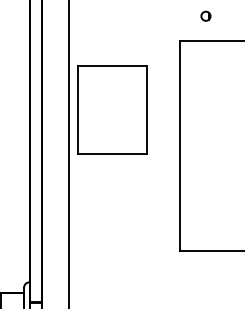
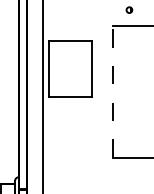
line: (180, 145) -> (113, 91), solid -> dashed

